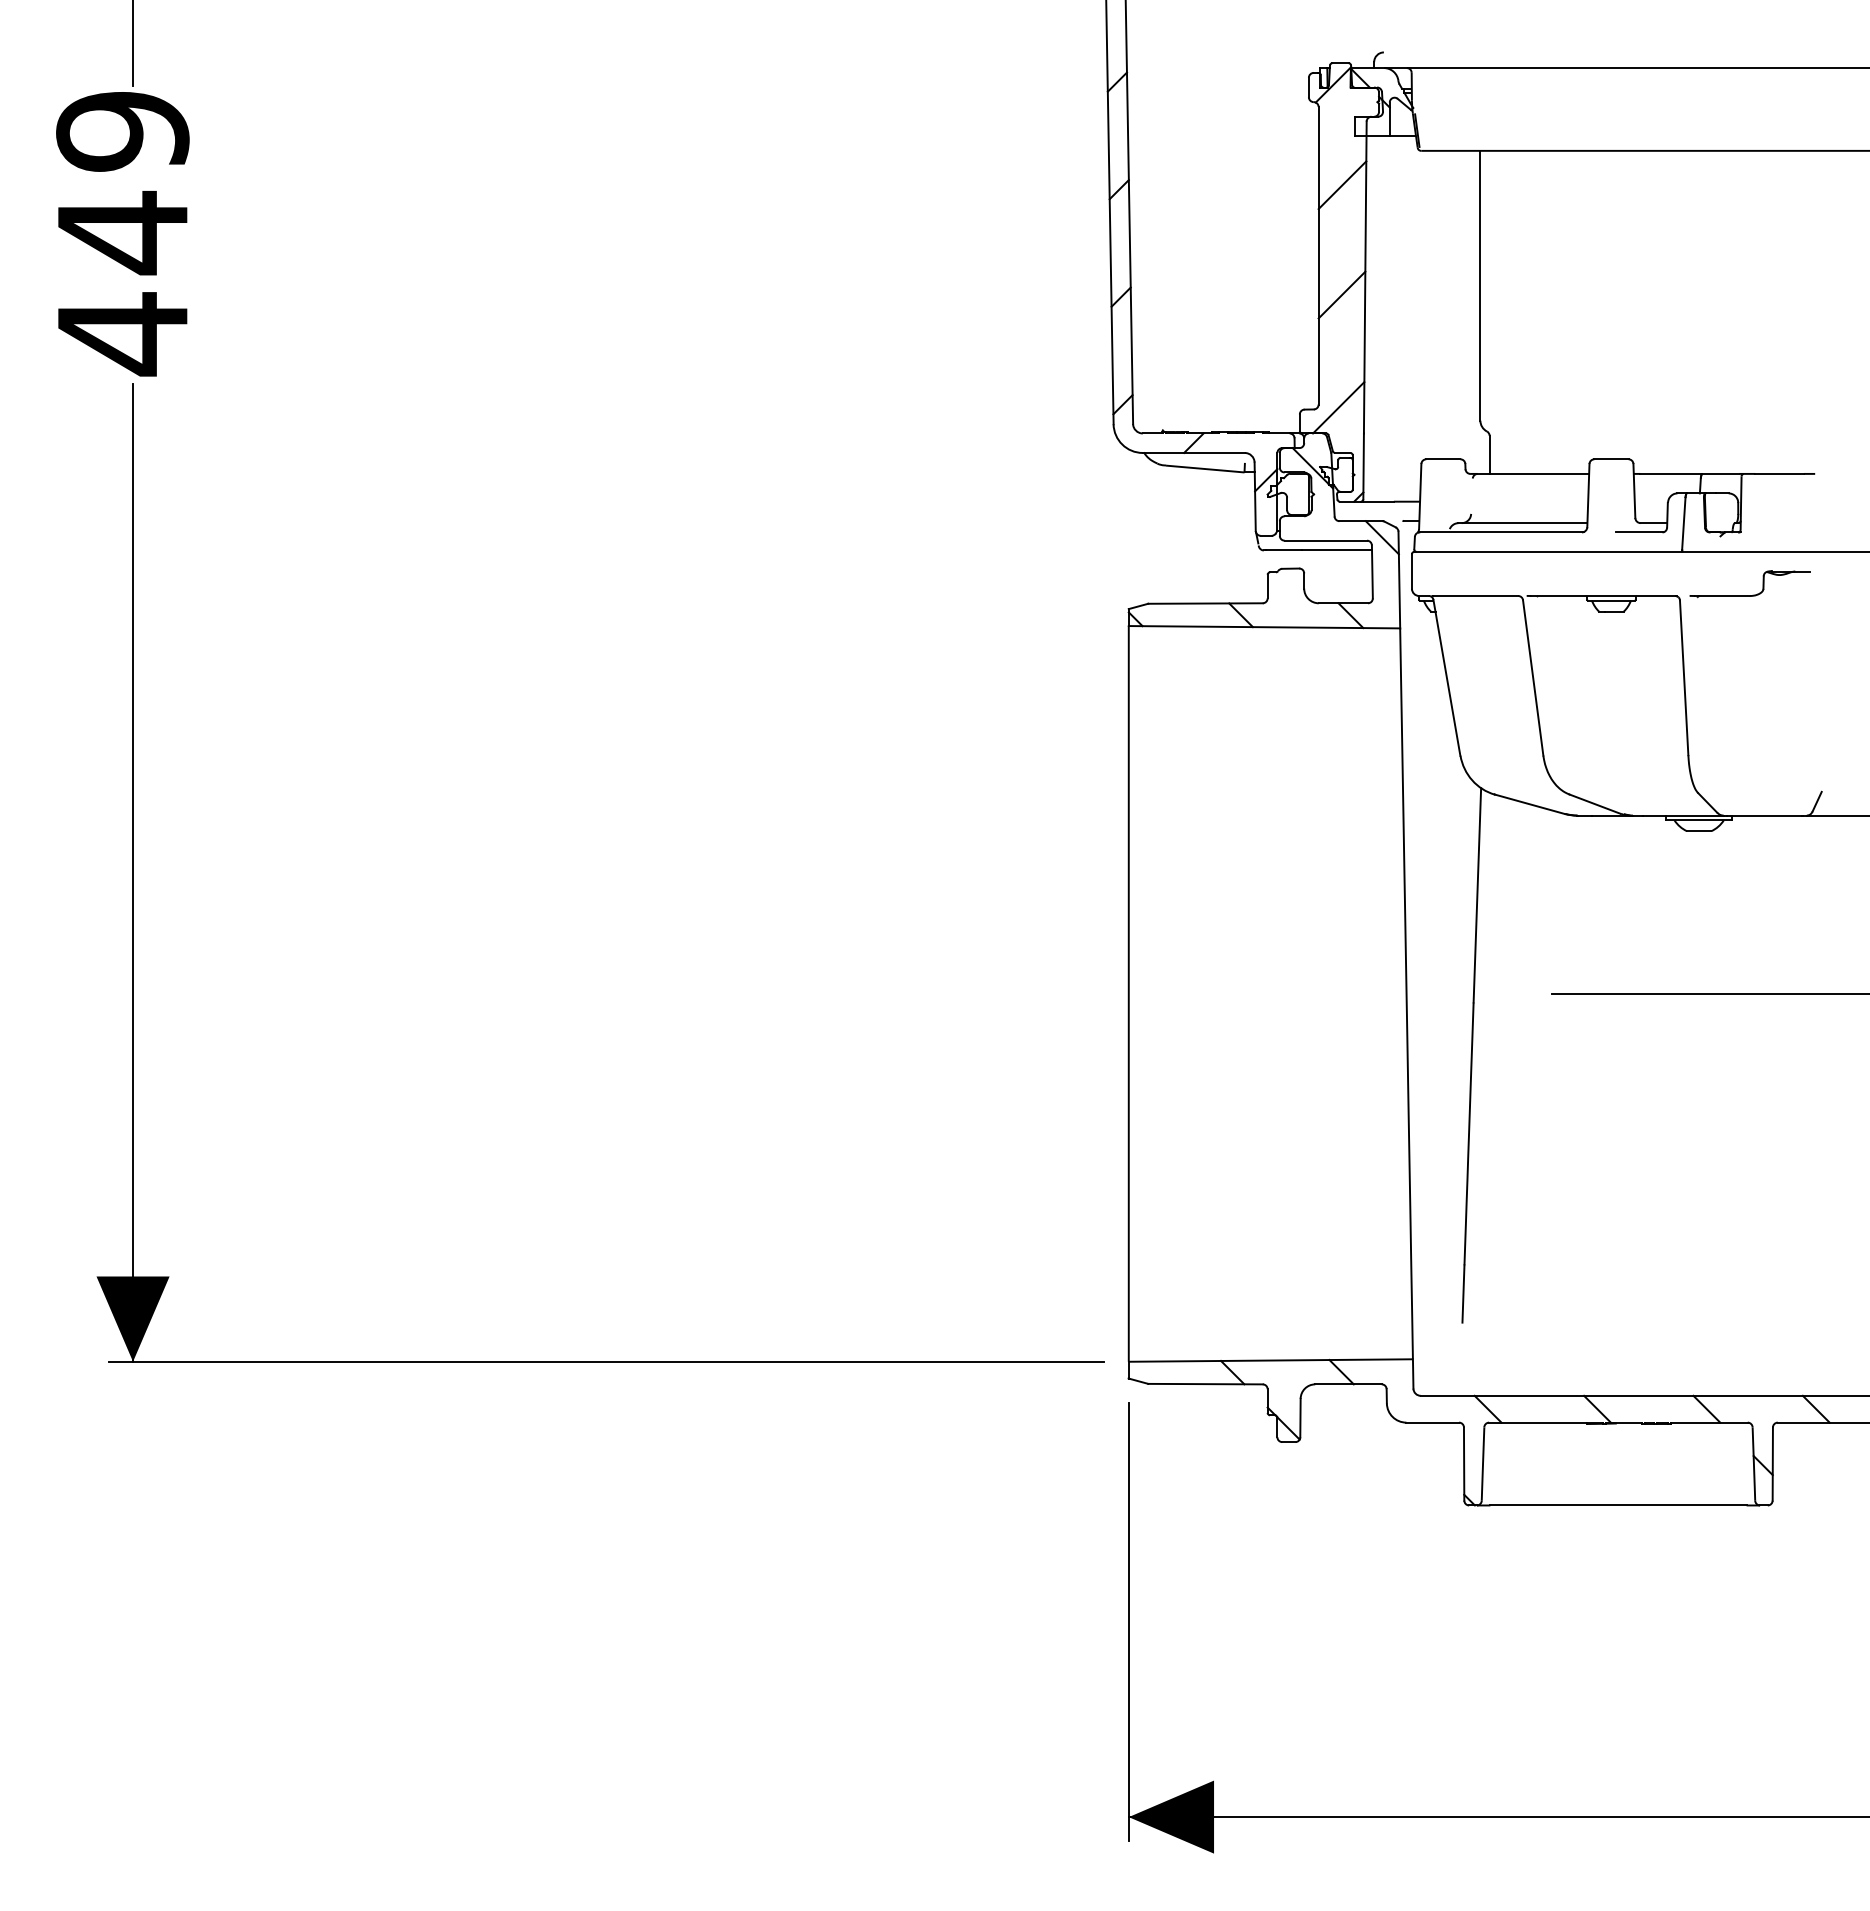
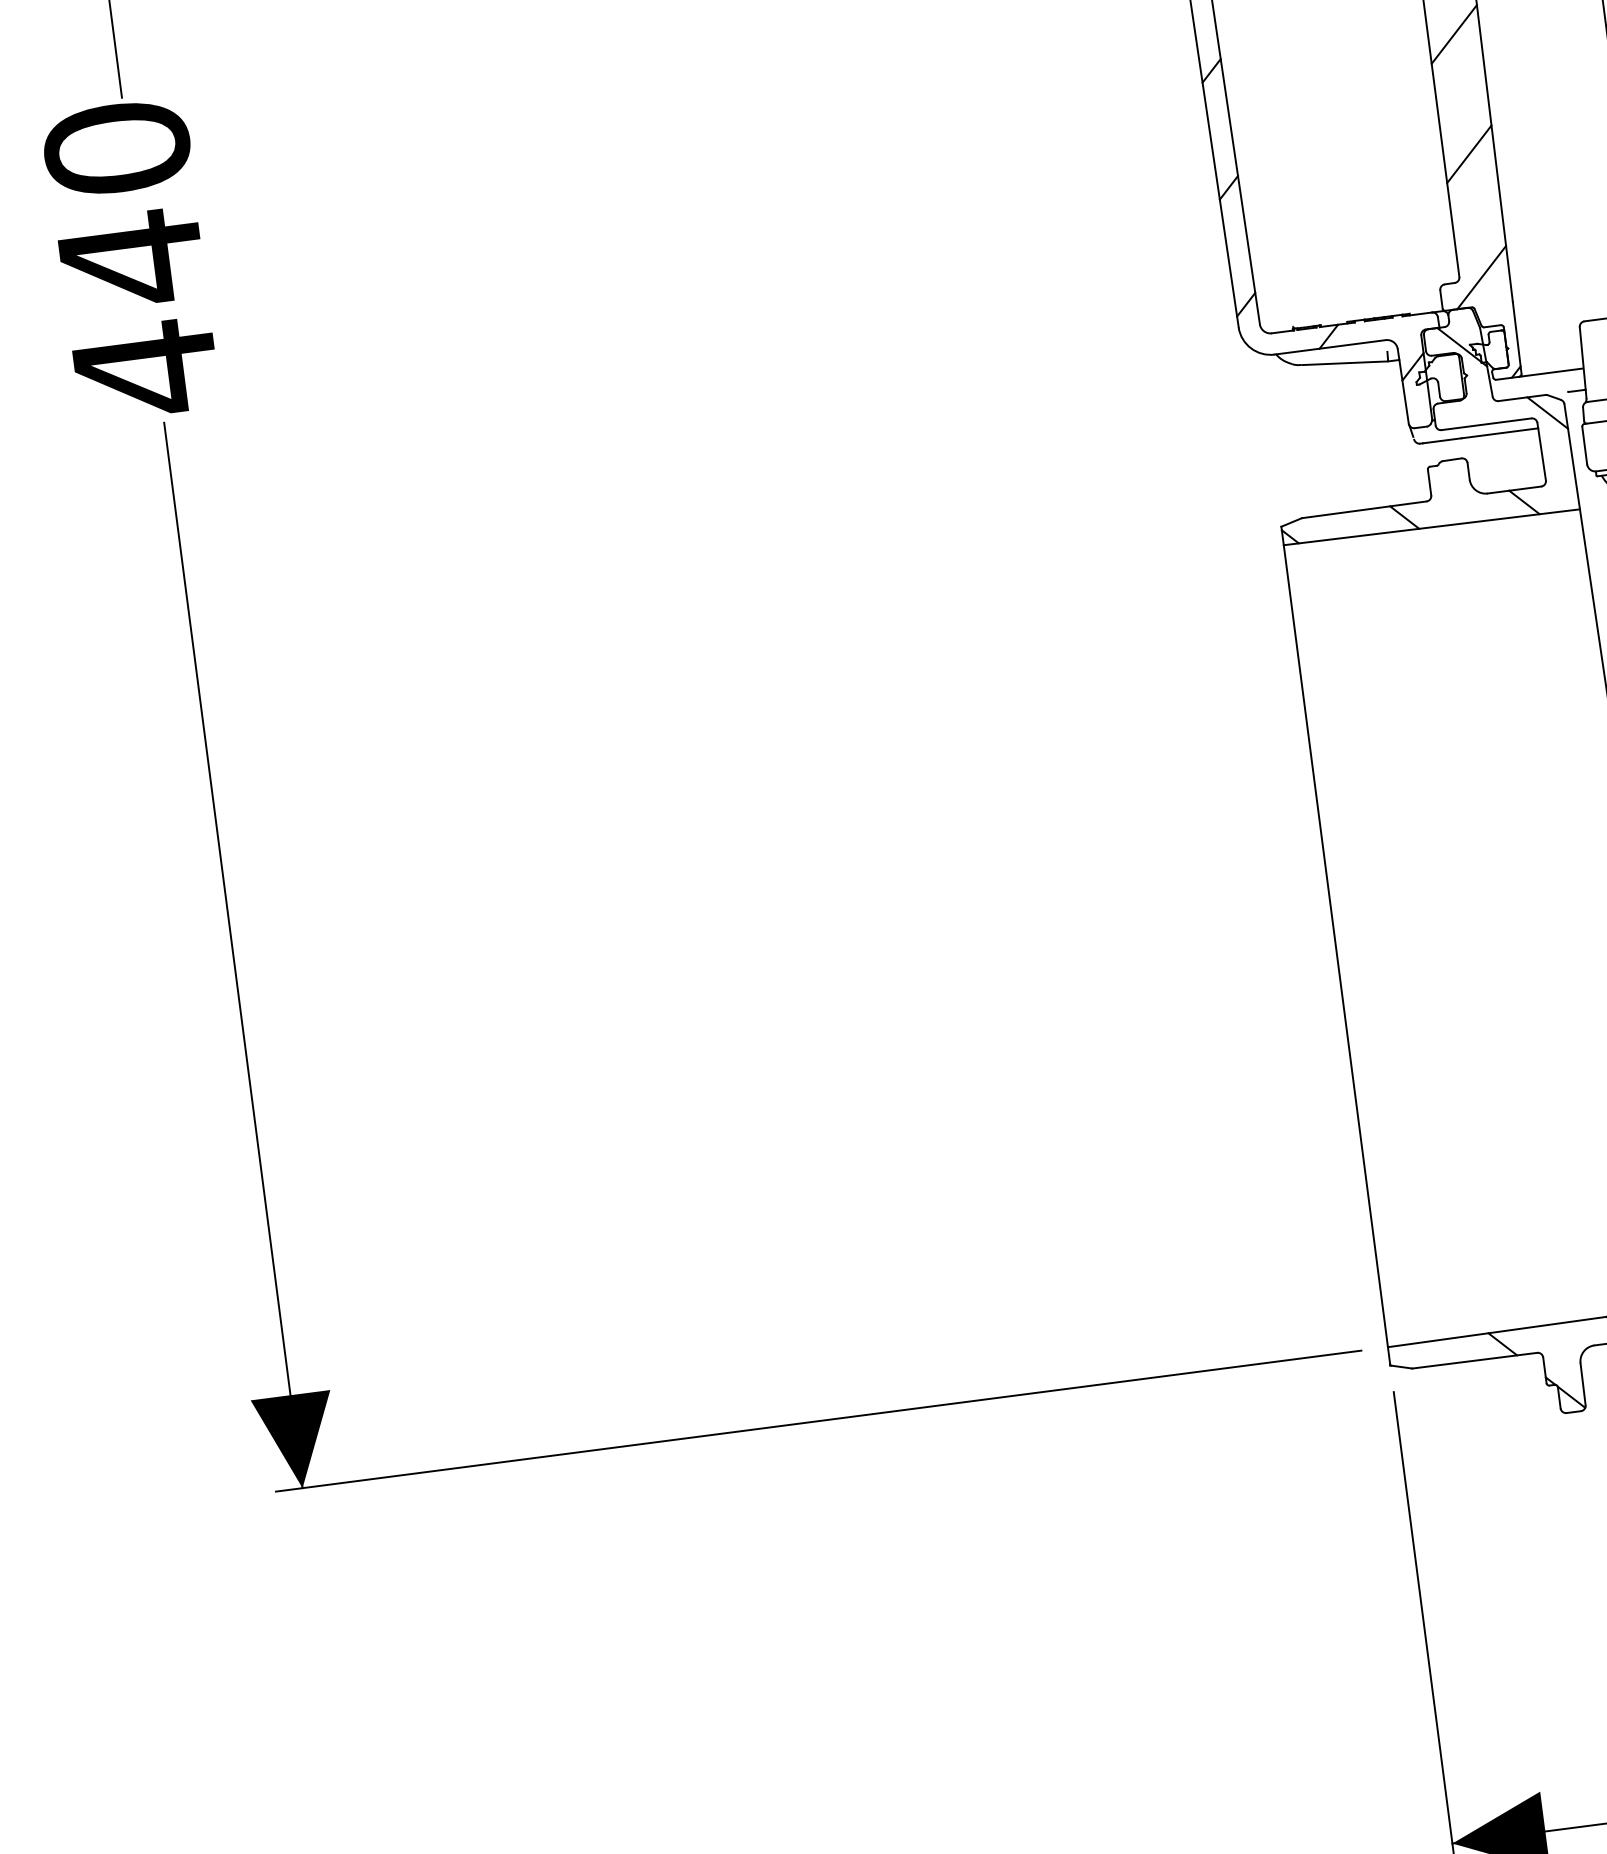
text: (122, 131) -> (116, 148), 449 -> 440

